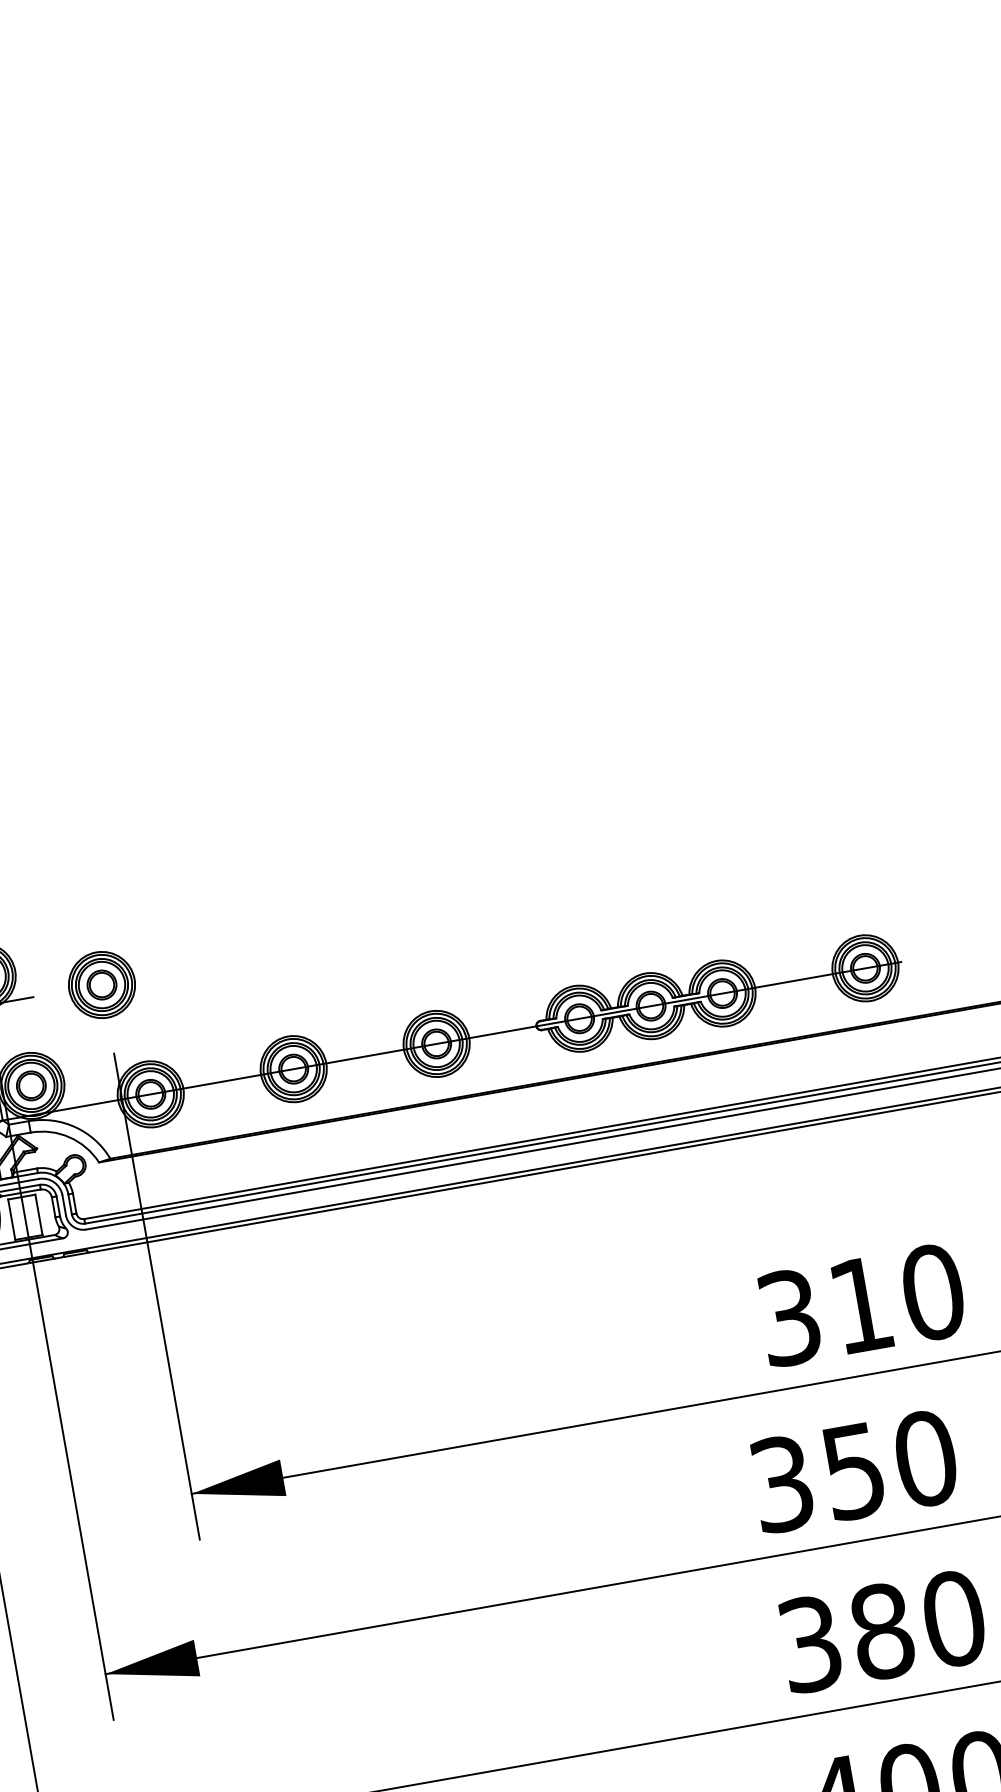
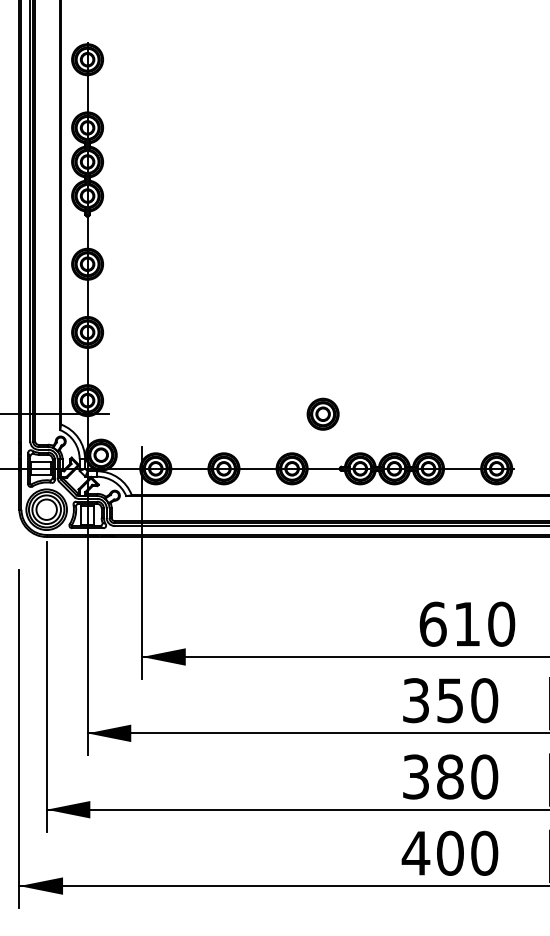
part: (100, 983) -> (322, 413), moved
text: (788, 1316) -> (432, 623), 310 -> 610

